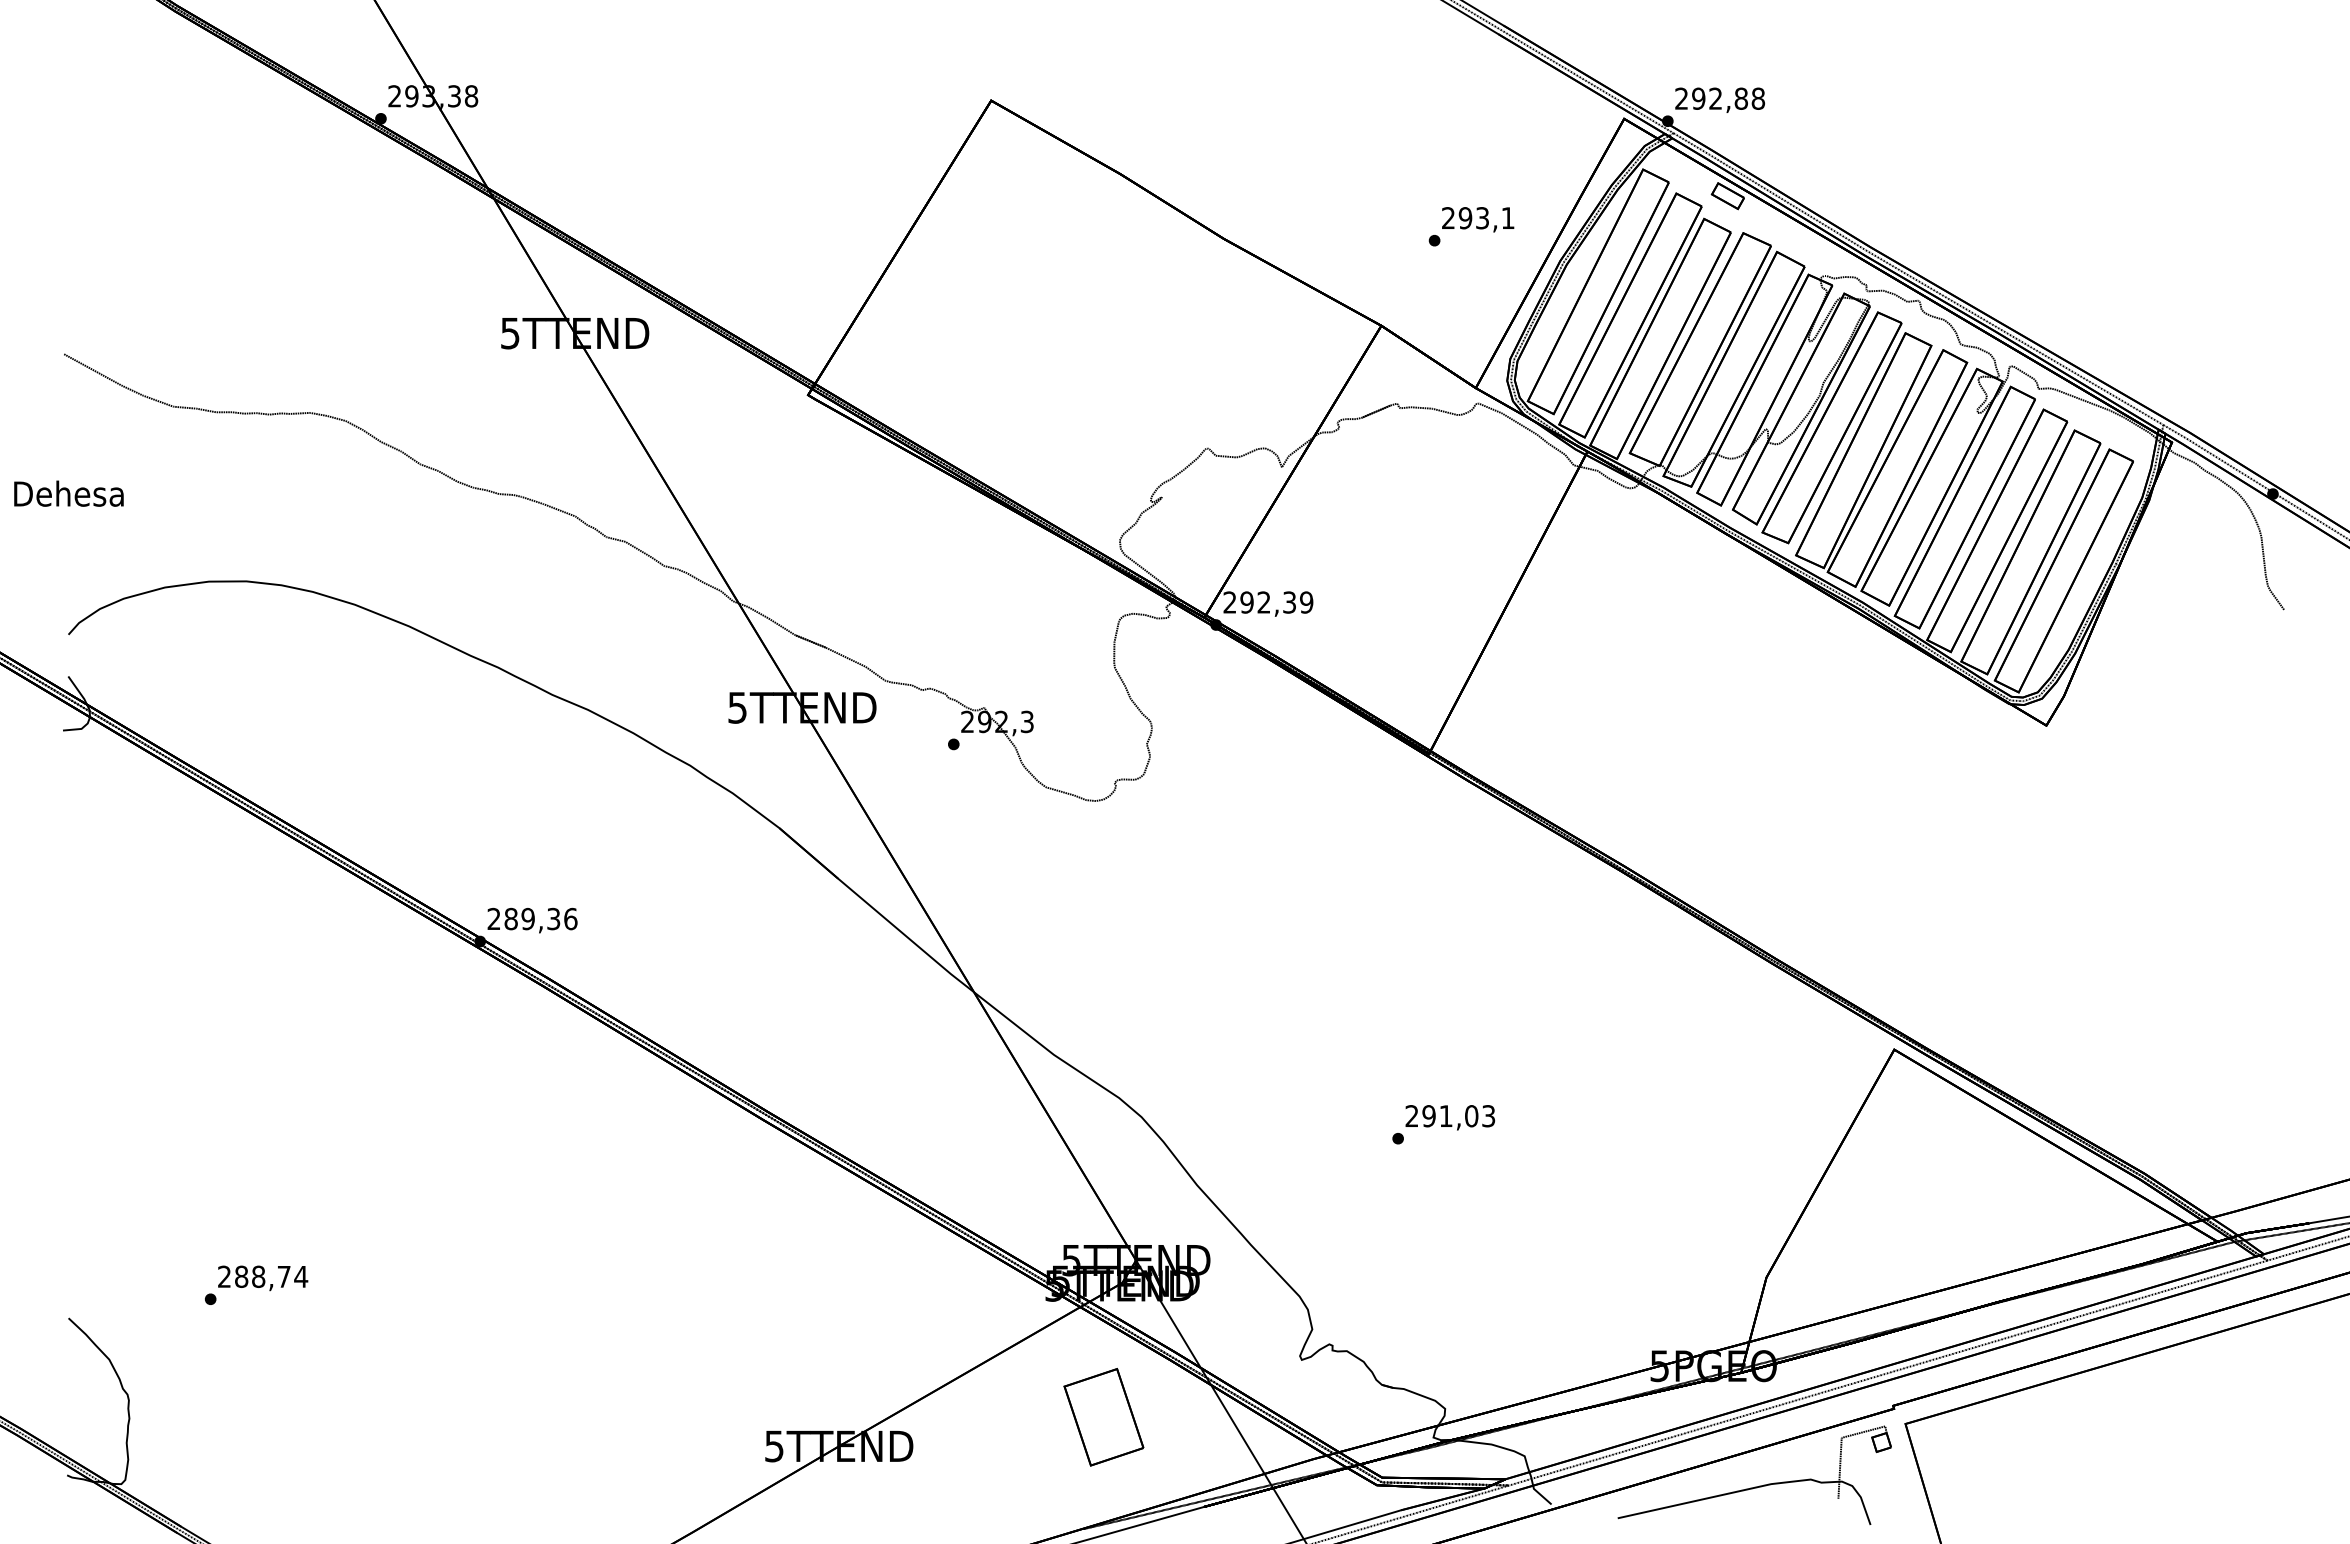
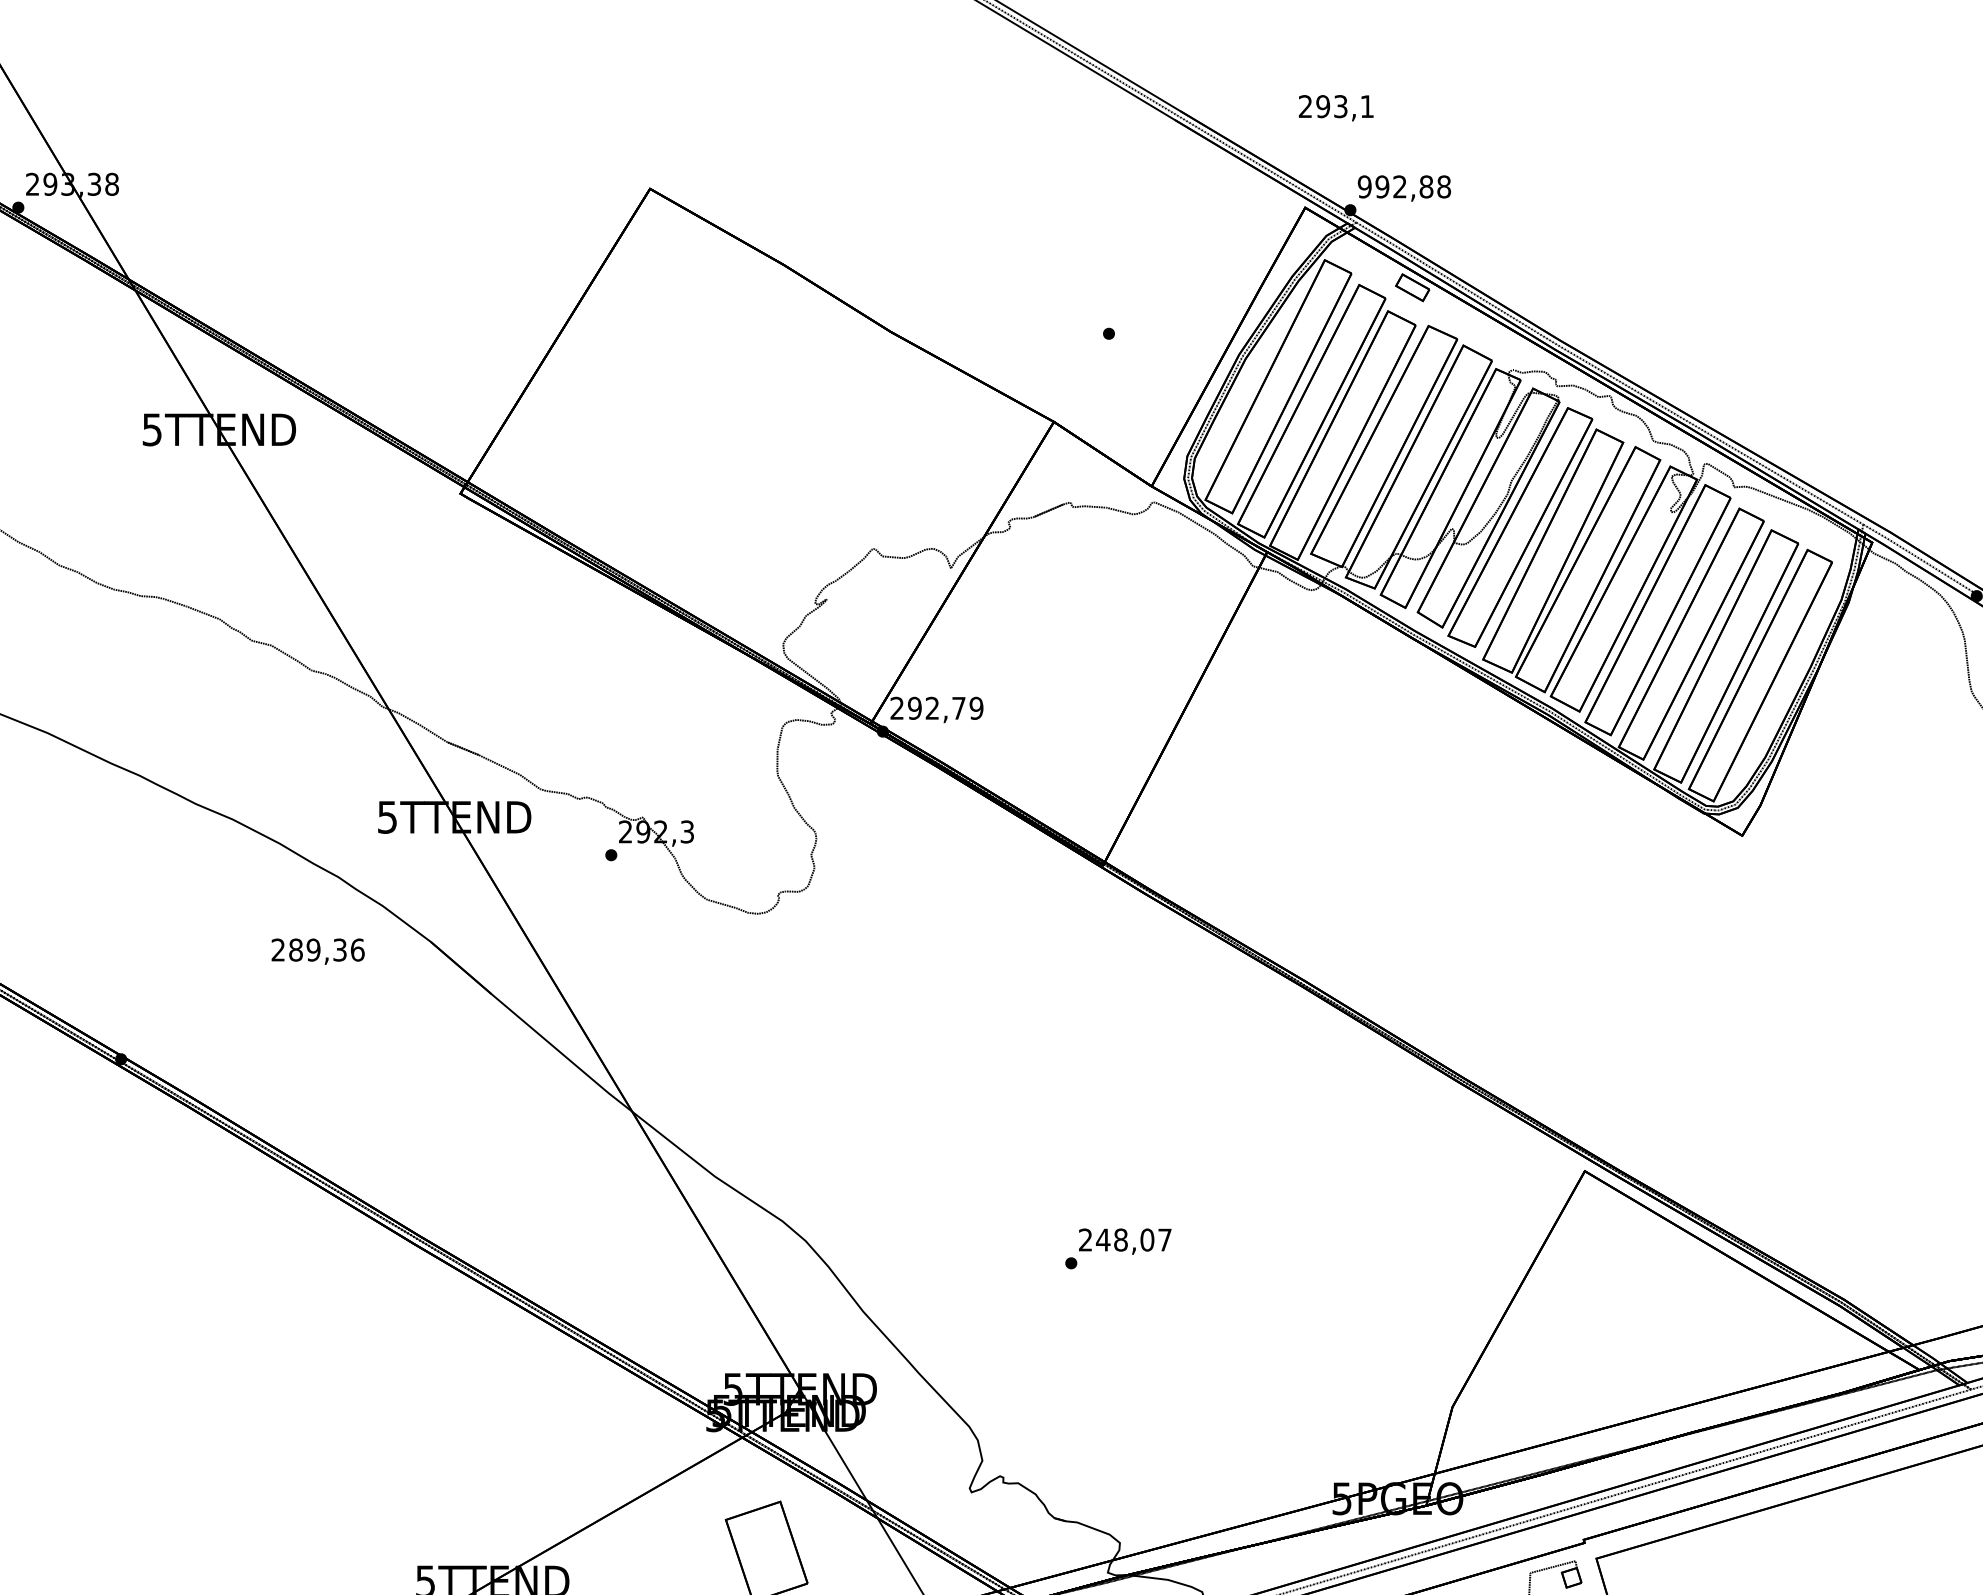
text: (1681, 98) -> (1364, 186), 292,88 -> 992,88
text: (1478, 219) -> (1336, 107), moved
text: (1289, 602) -> (958, 708), 292,39 -> 292,79
text: (532, 920) -> (318, 951), moved
text: (1458, 1116) -> (1133, 1240), 291,03 -> 248,07

